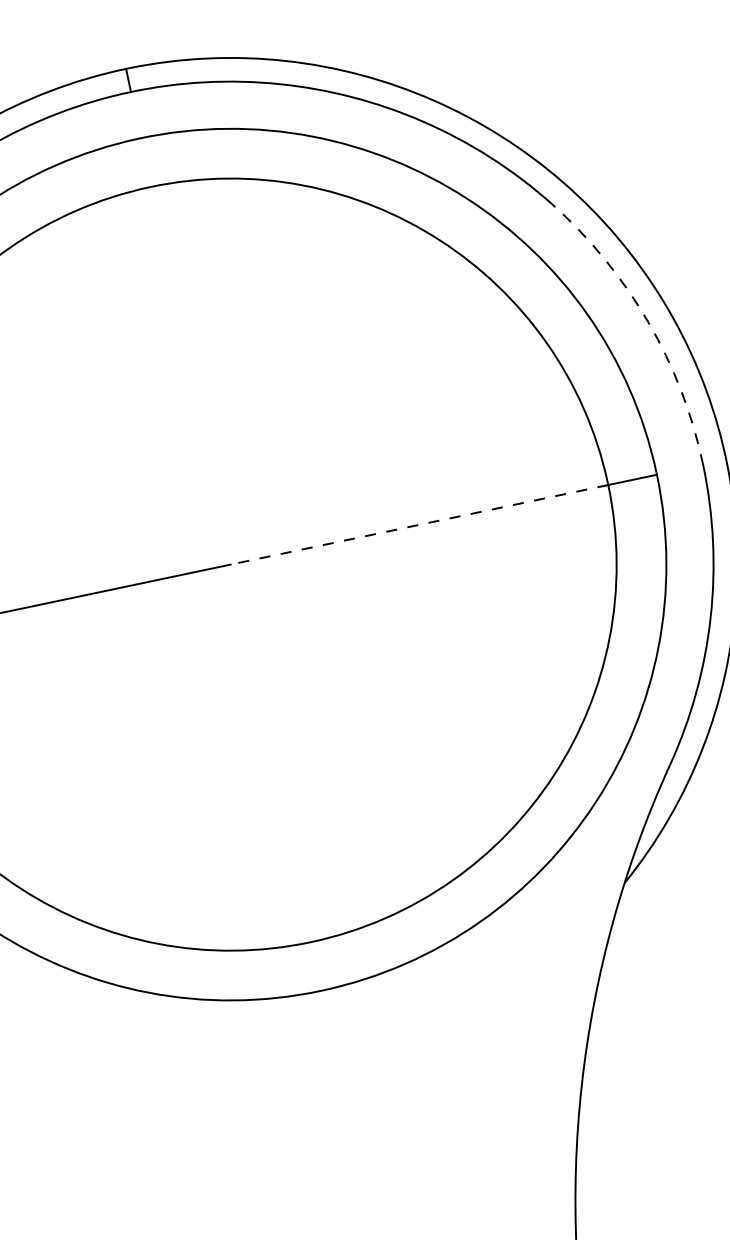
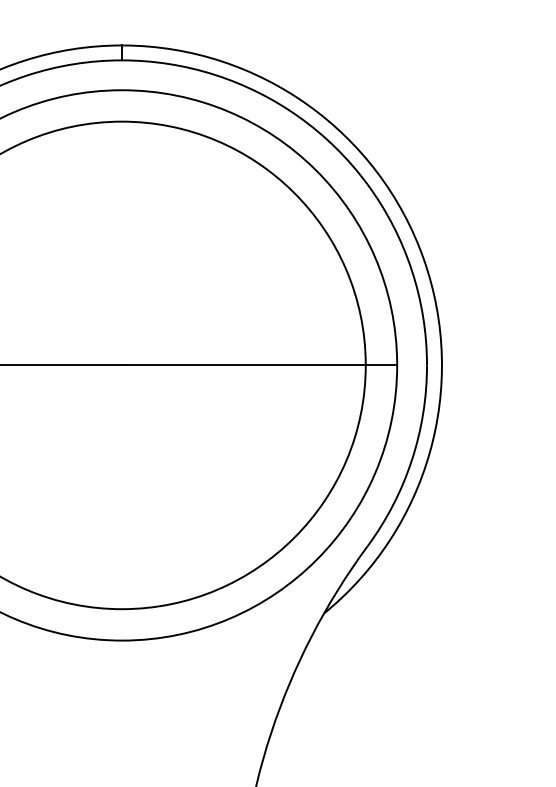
arc: (648, 323) -> (411, 270), dashed -> solid
line: (418, 525) -> (243, 365), dashed -> solid

